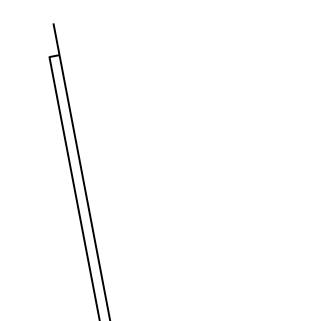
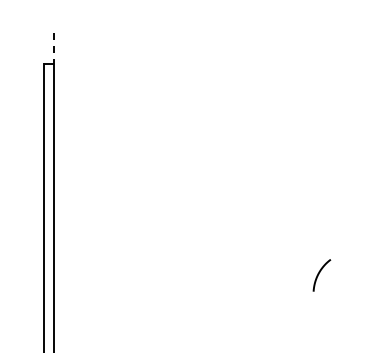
line: (56, 39) -> (54, 48), solid -> dashed

